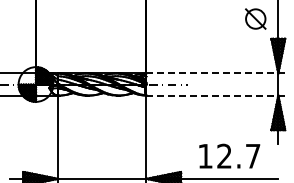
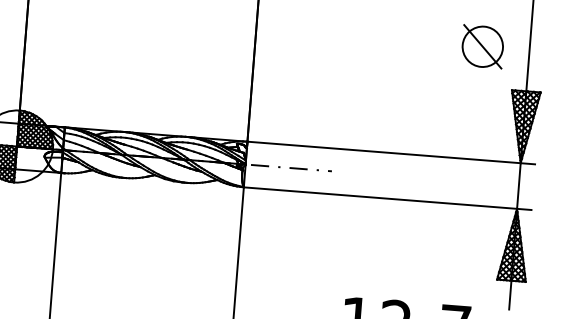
line: (215, 73) -> (390, 152), dashed -> solid
line: (216, 95) -> (389, 198), dashed -> solid

